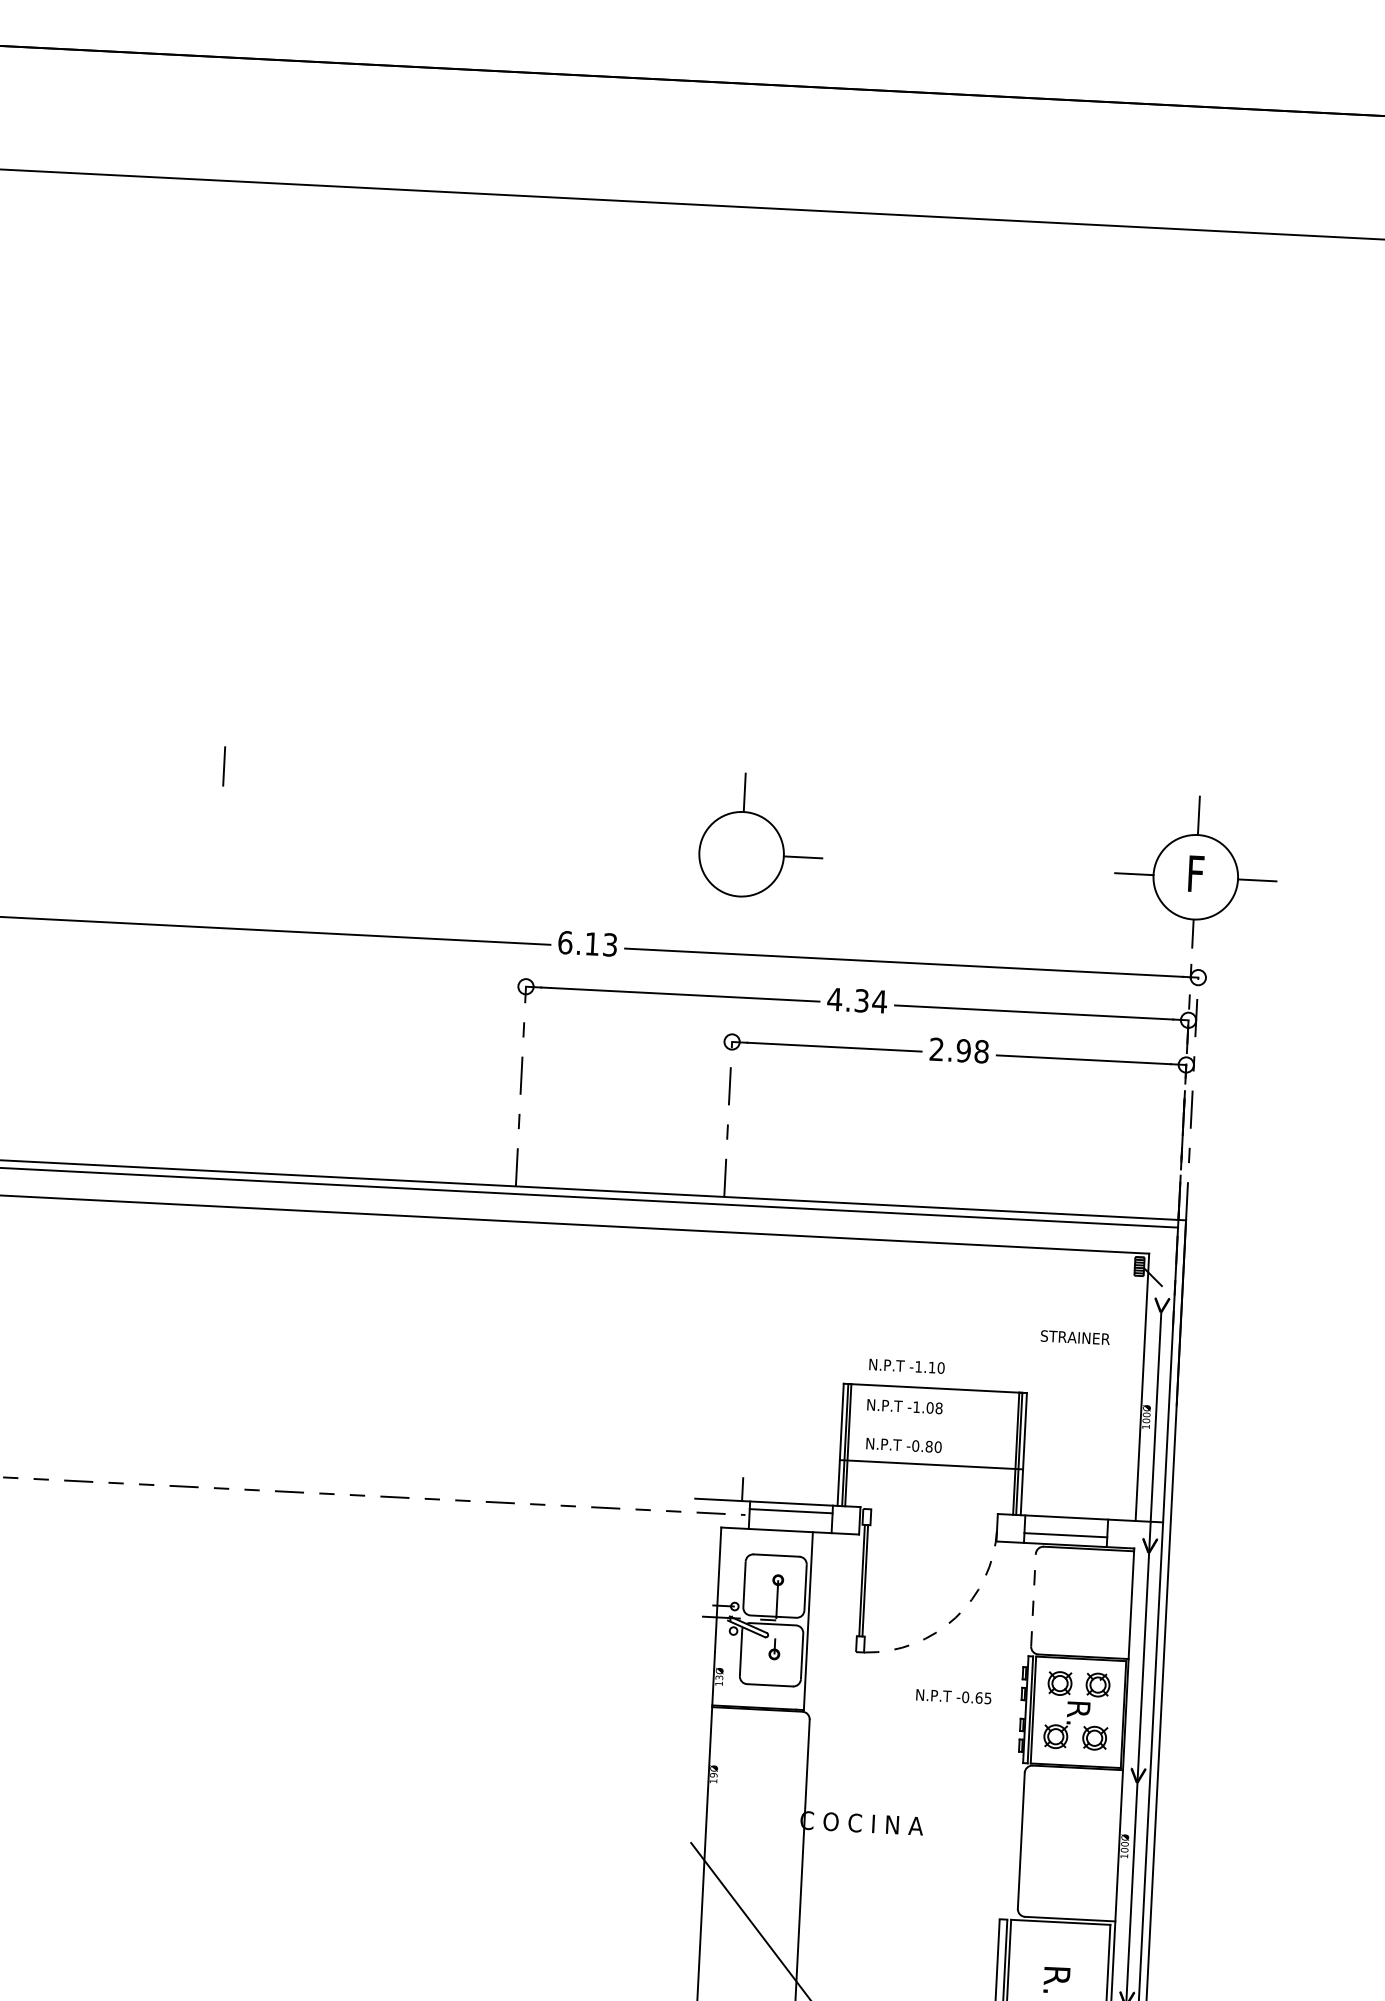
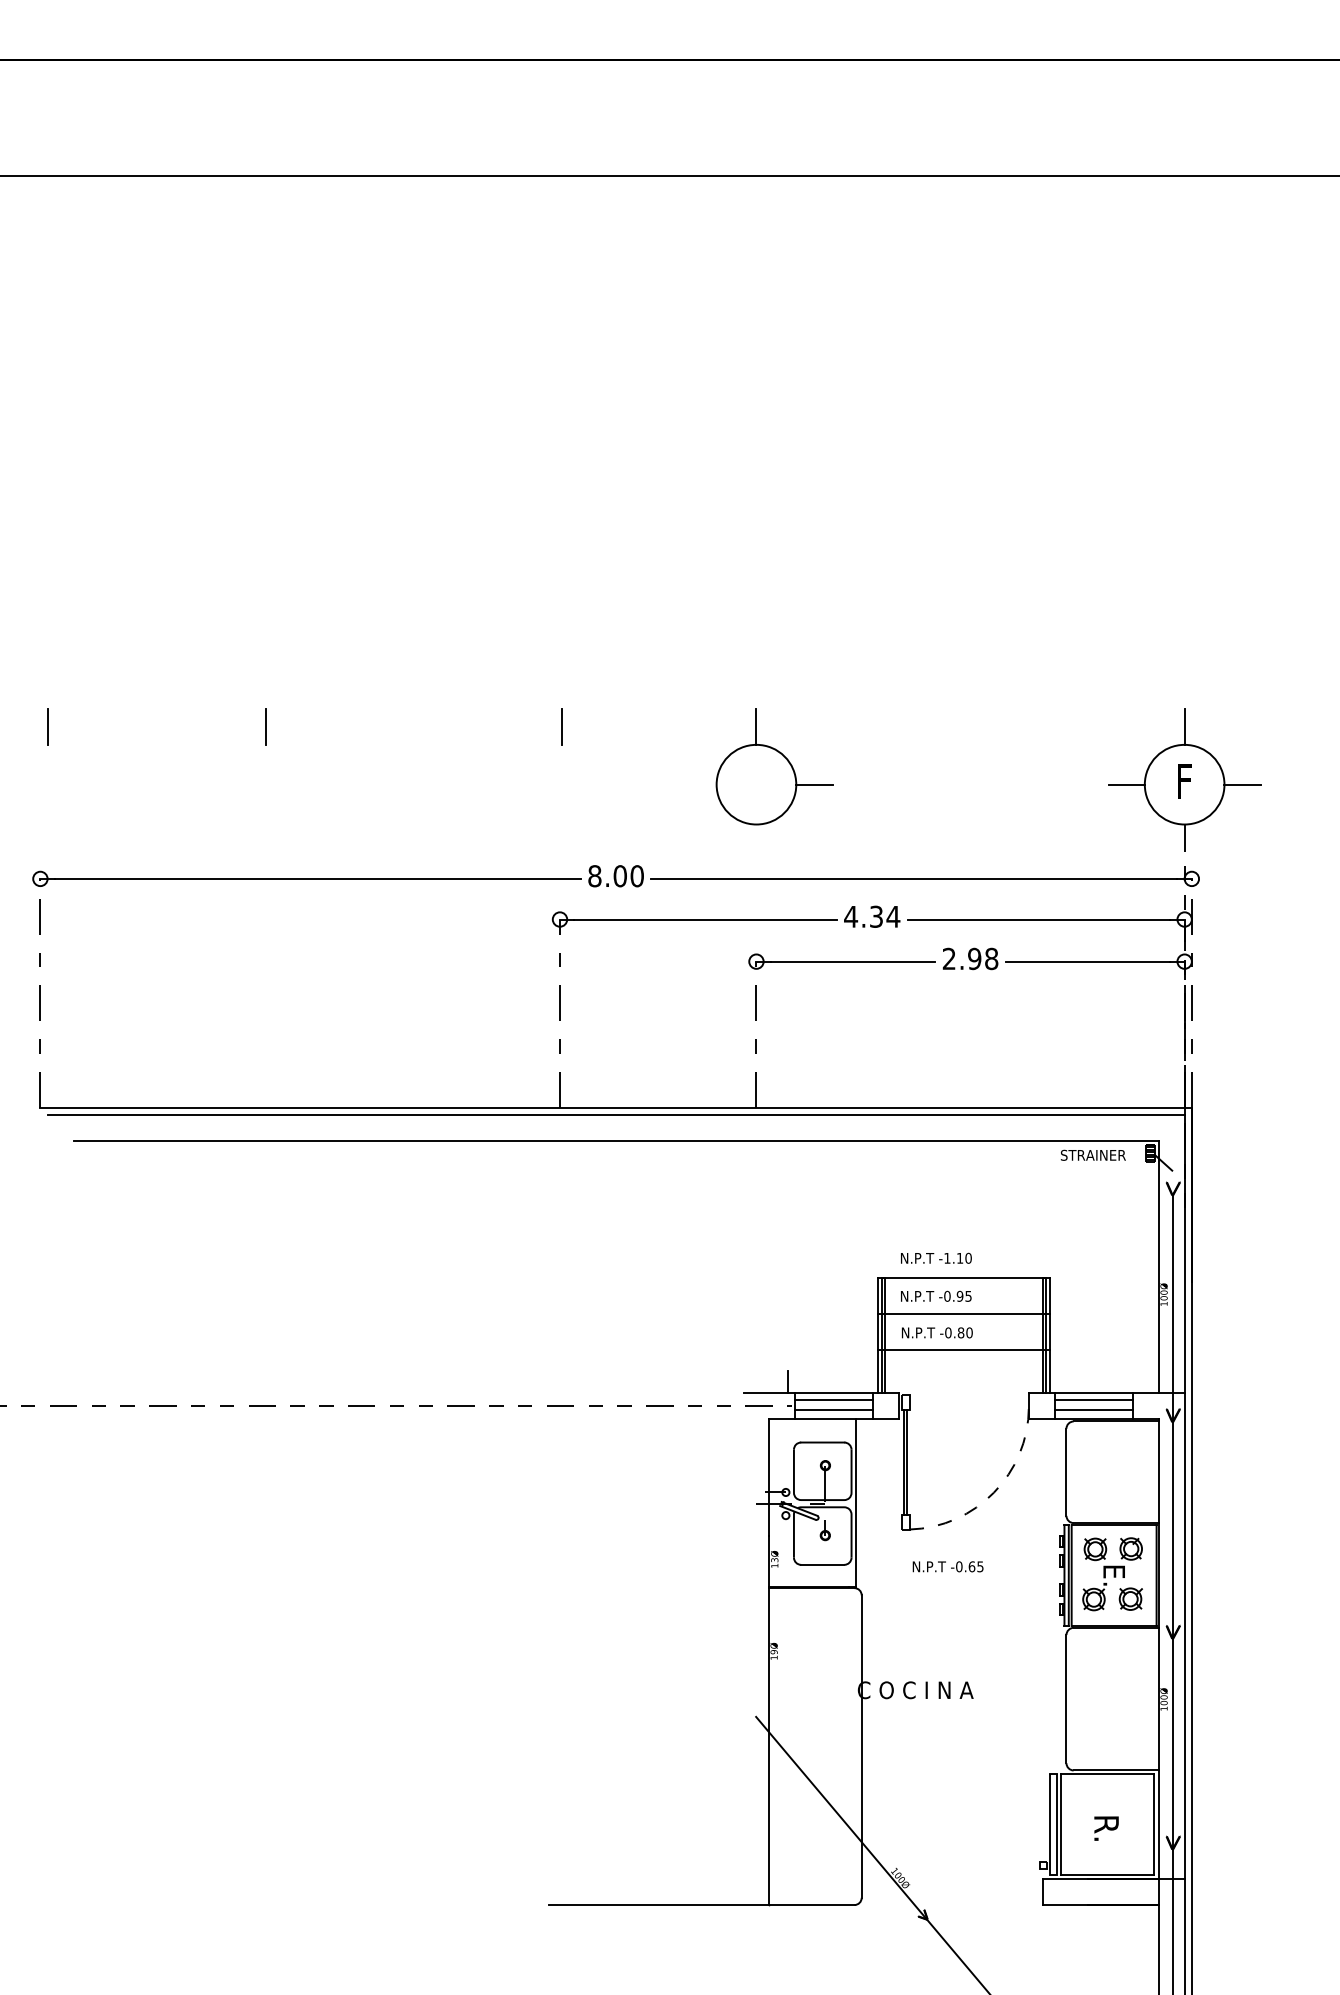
line: (539, 782) -> (562, 726), added
text: (587, 944) -> (615, 876), 6.13 -> 8.00
text: (1075, 1336) -> (1093, 1154), moved
text: (927, 1406) -> (957, 1295), -1.08 -> -0.95
line: (932, 1426) -> (963, 1313), added
line: (790, 1521) -> (834, 1409), added
line: (1066, 1525) -> (1093, 1400), added
line: (1033, 1600) -> (1066, 1472), dashed -> solid
text: (953, 1696) -> (947, 1566), moved
text: (1077, 1714) -> (1113, 1577), R. -> E.

